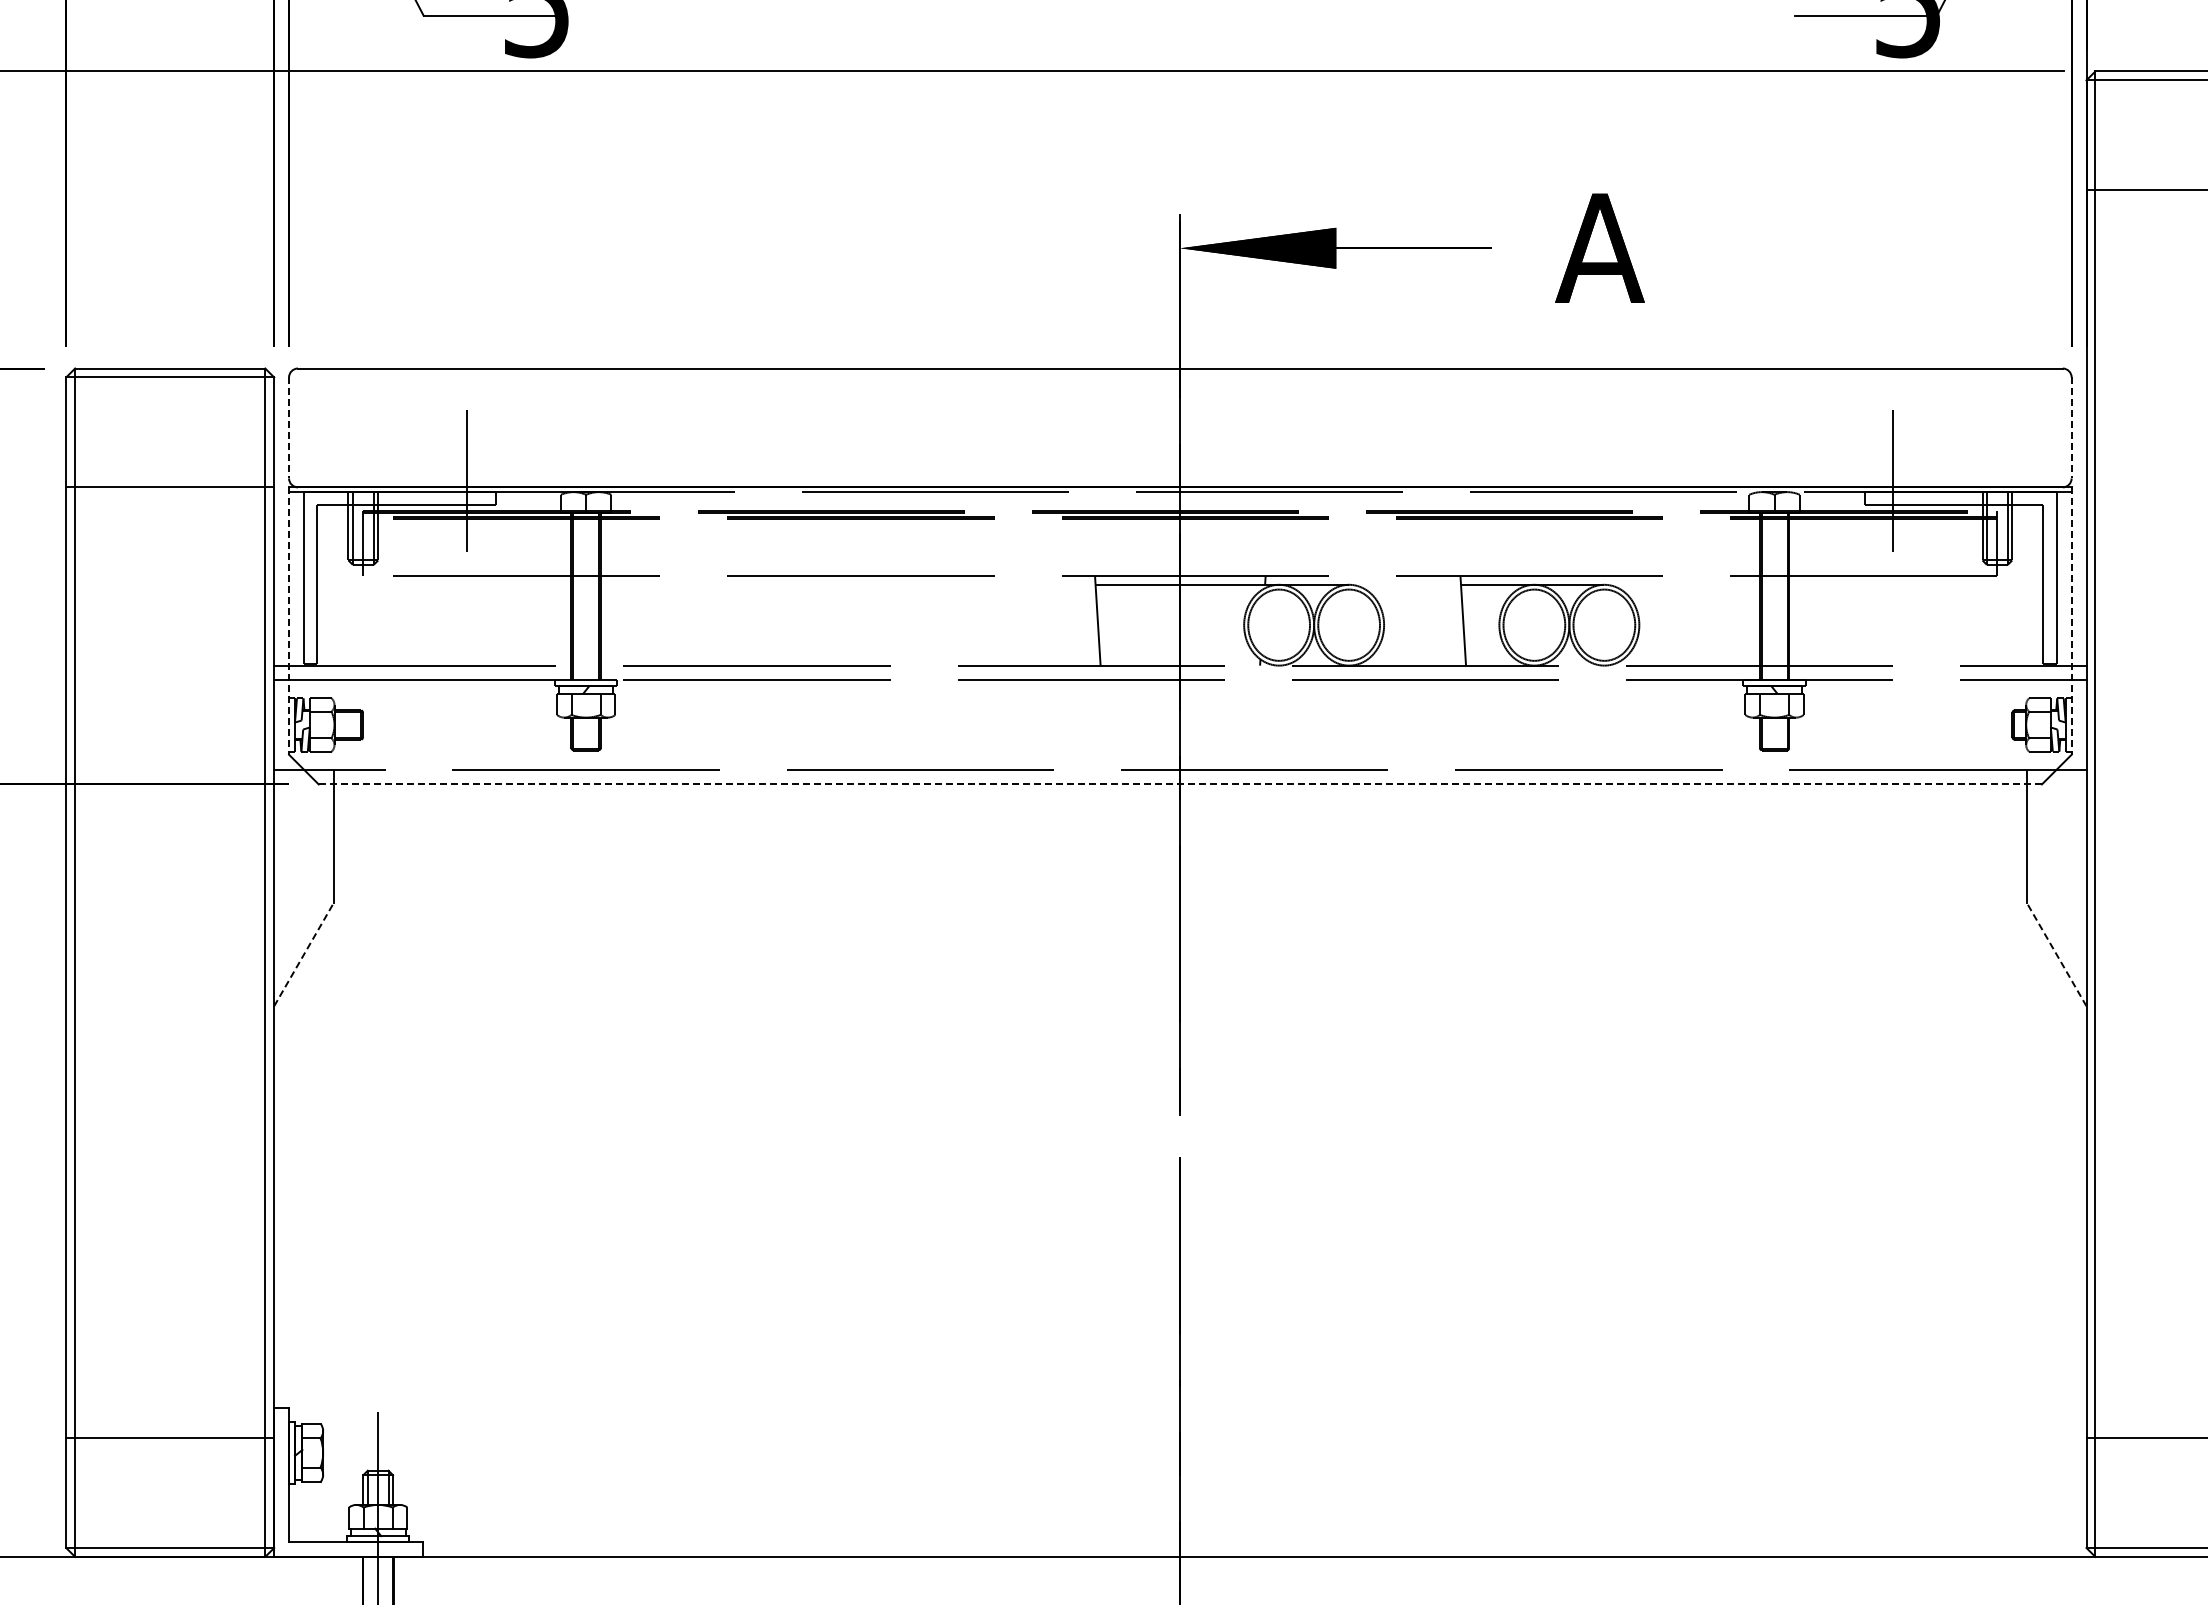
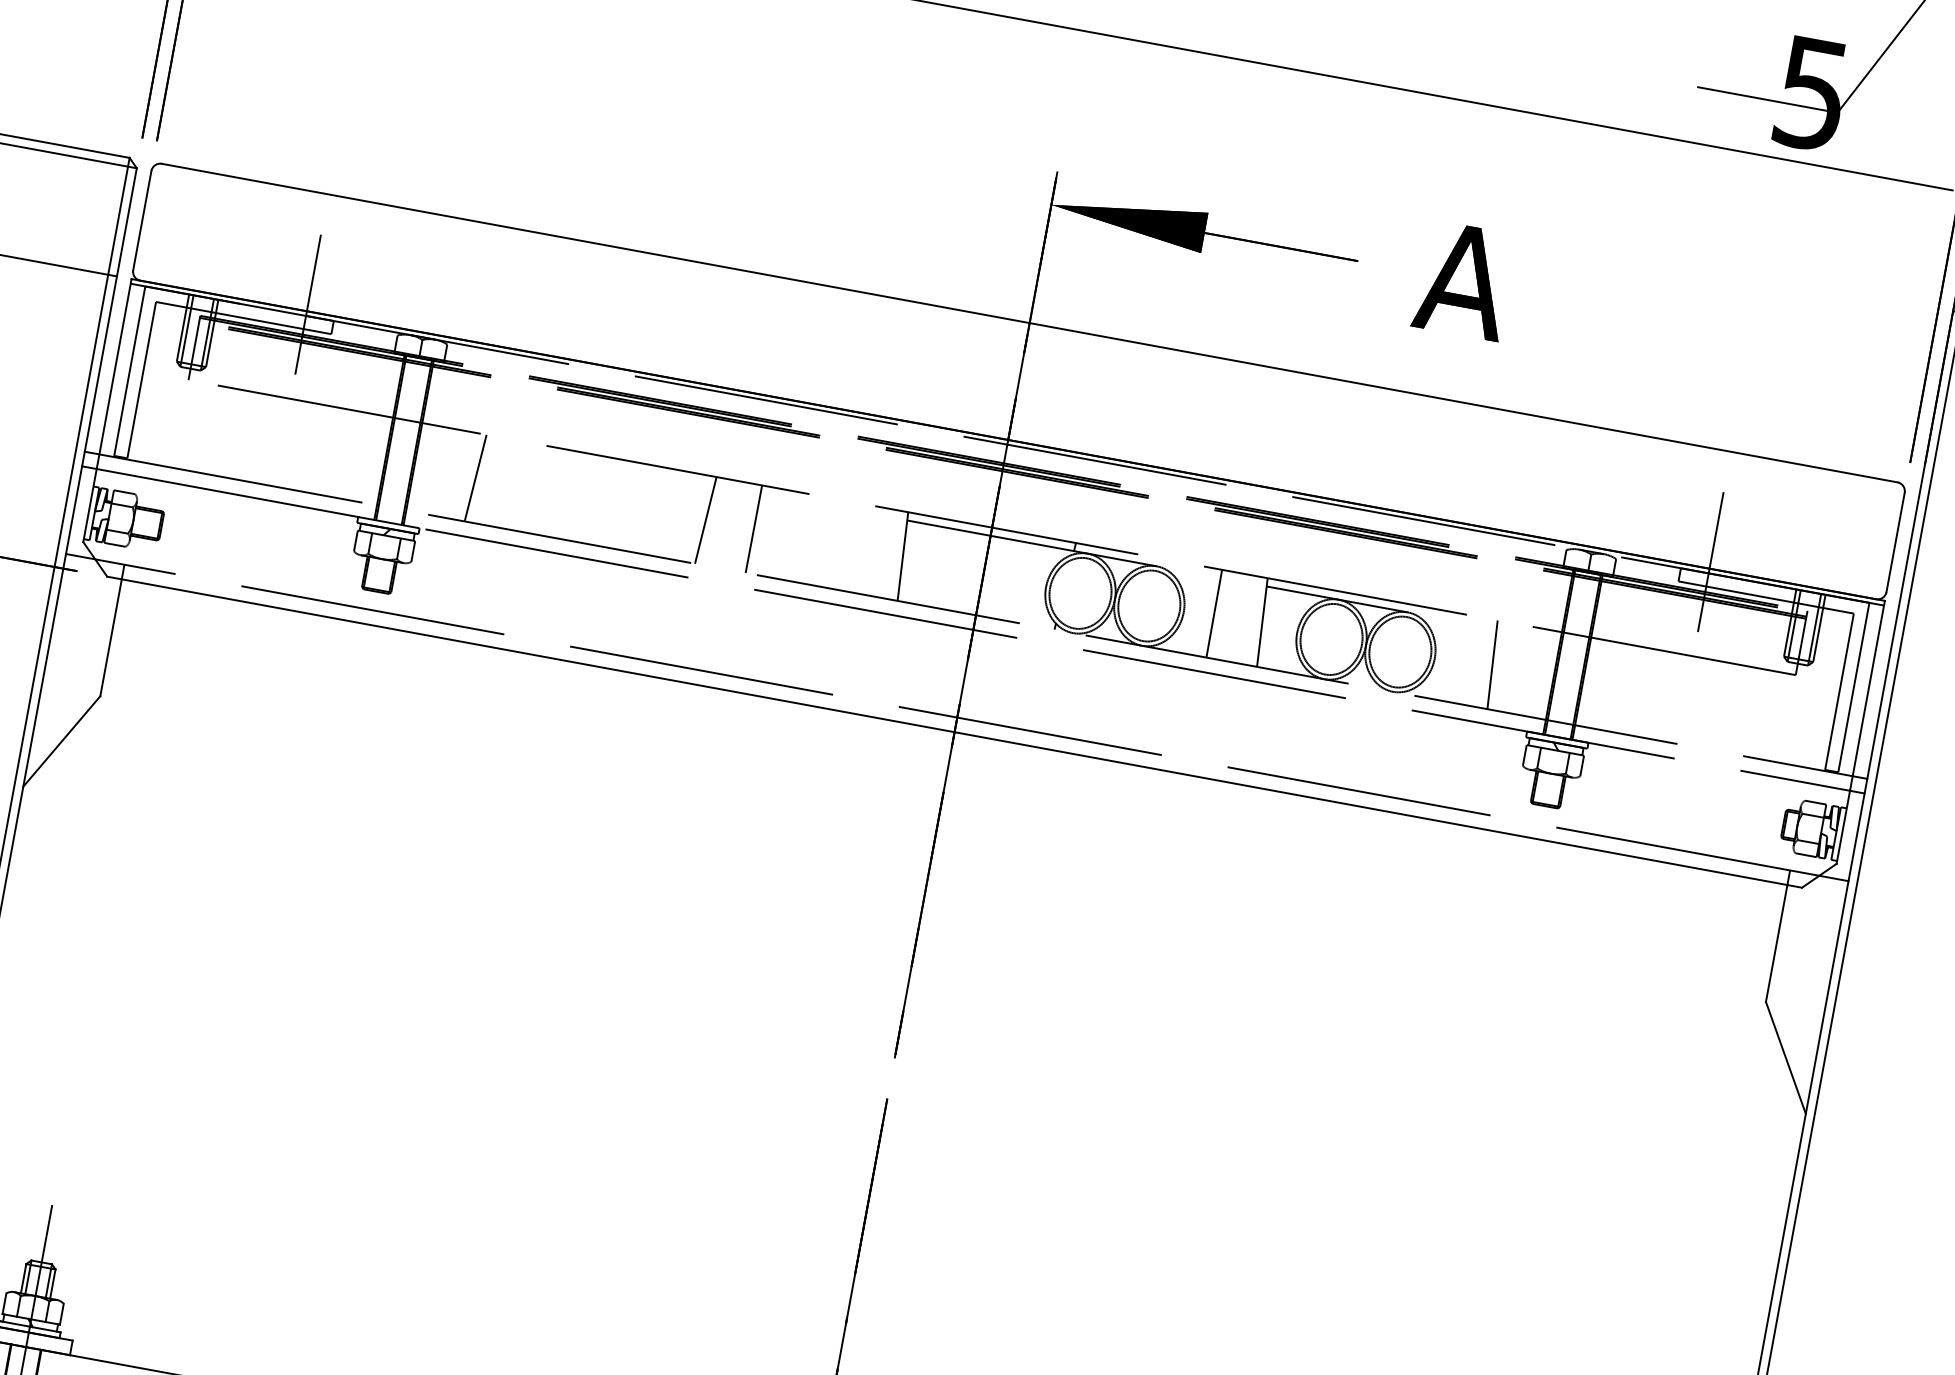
line: (289, 427) -> (142, 220), dashed -> solid
line: (2071, 427) -> (1895, 541), dashed -> solid
line: (663, 620) -> (475, 477), added
line: (897, 620) -> (706, 519), added
line: (946, 620) -> (754, 528), added
line: (1414, 620) -> (1214, 613), added
line: (1697, 620) -> (1492, 664), added
line: (289, 621) -> (107, 411), dashed -> solid
line: (2071, 621) -> (1860, 732), dashed -> solid
line: (1180, 784) -> (954, 732), dashed -> solid
line: (304, 954) -> (62, 741), dashed -> solid
line: (2056, 954) -> (1785, 1057), dashed -> solid

